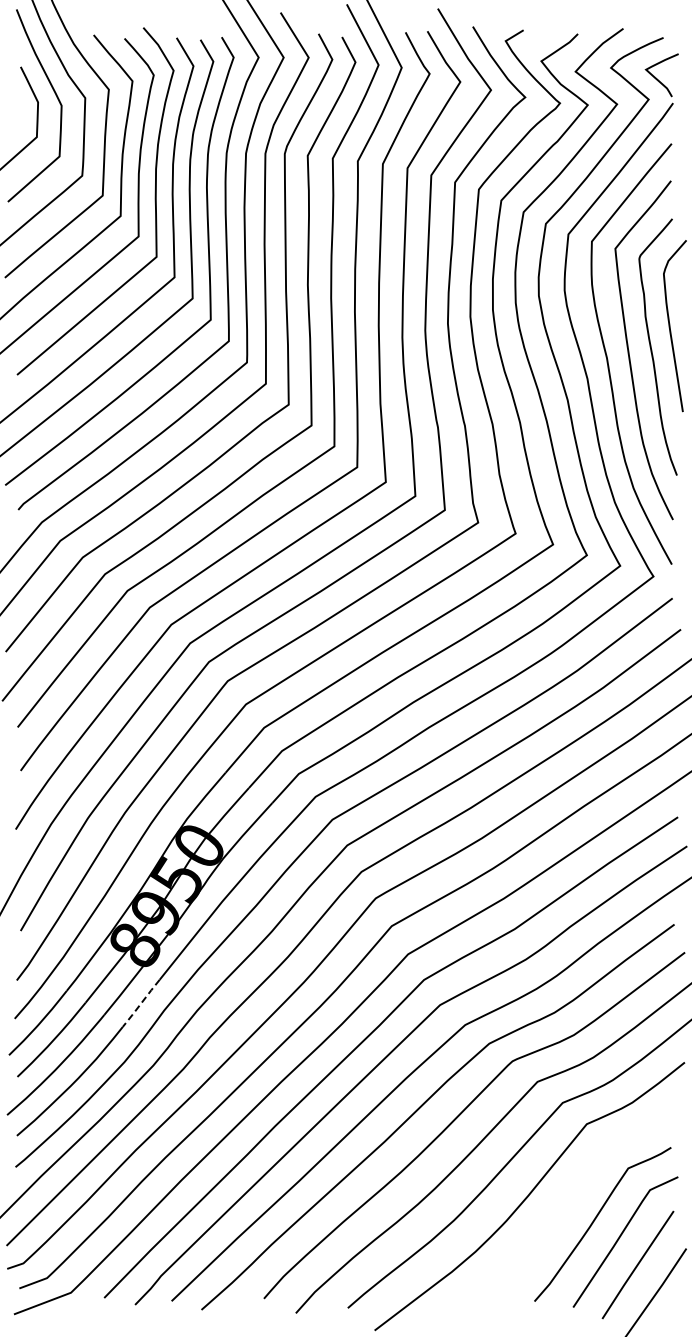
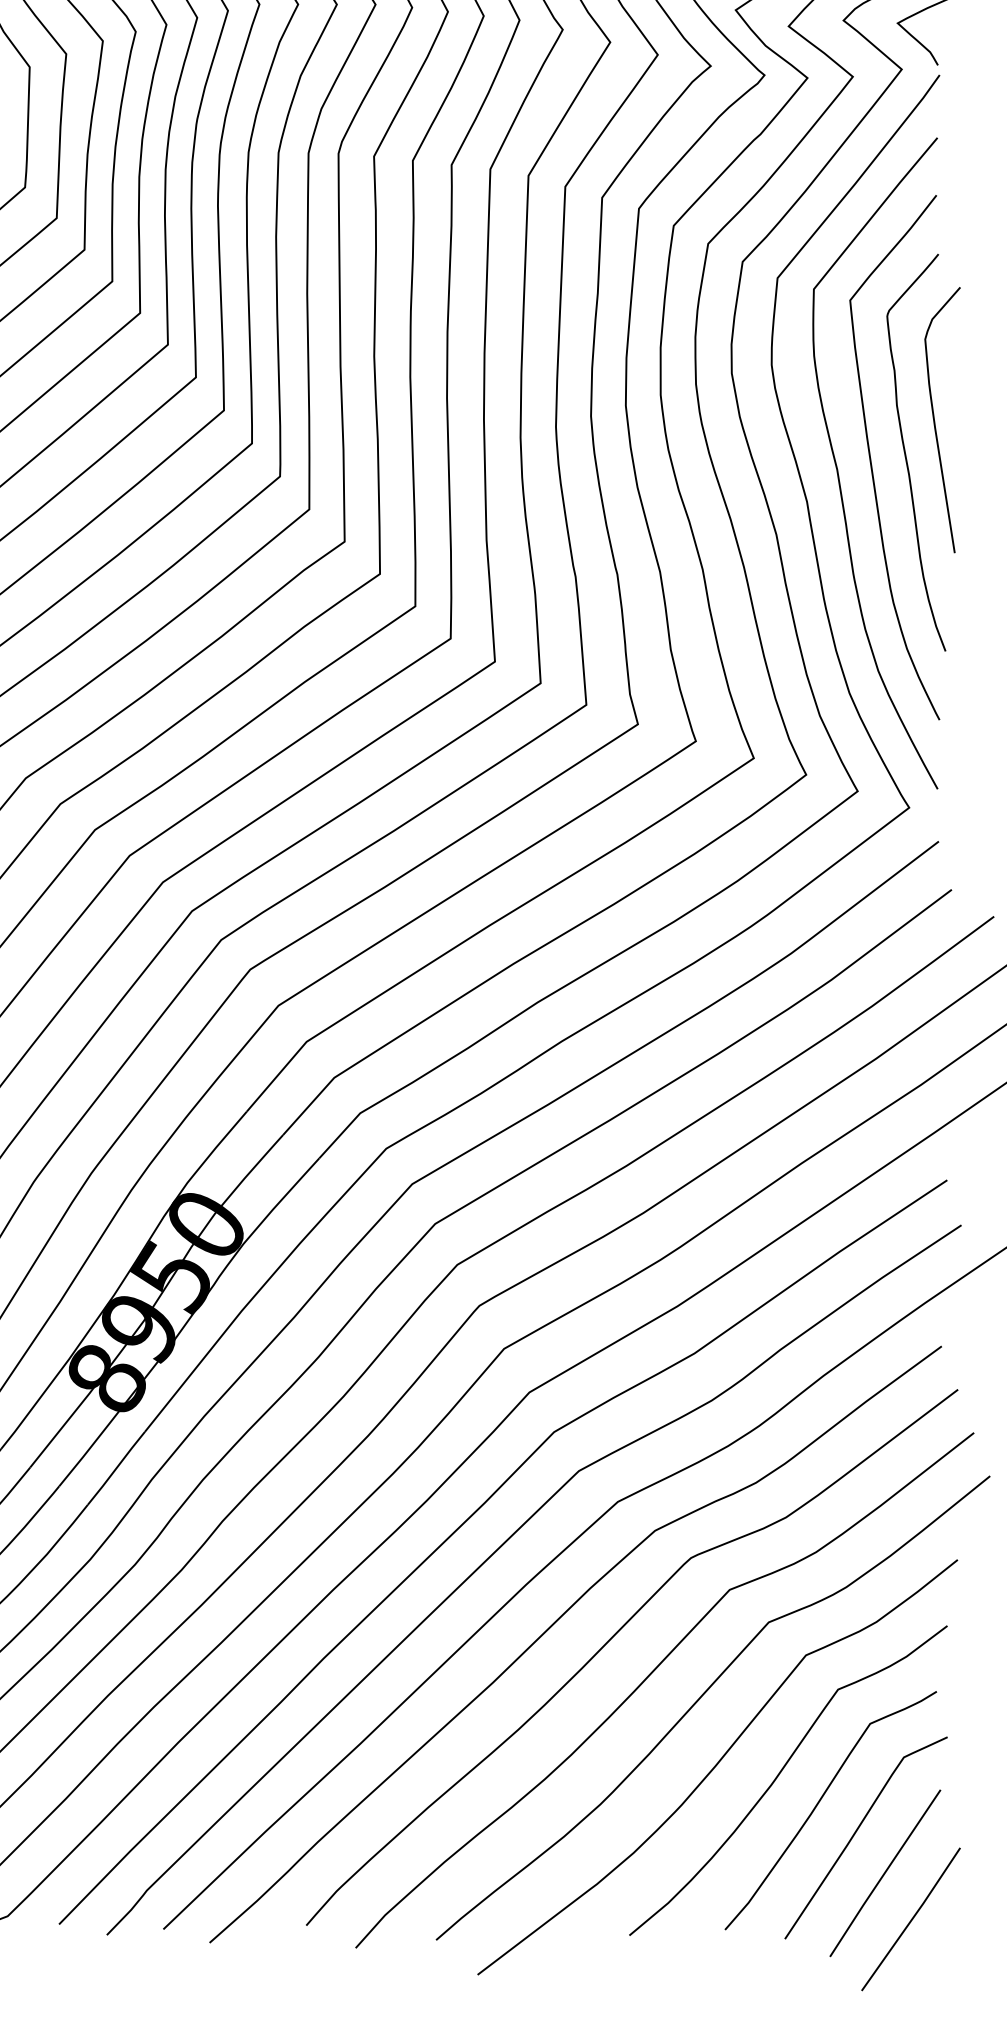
line: (140, 1003) -> (115, 1468), dashed -> solid
curve: (570, 1201) -> (780, 1775), added

